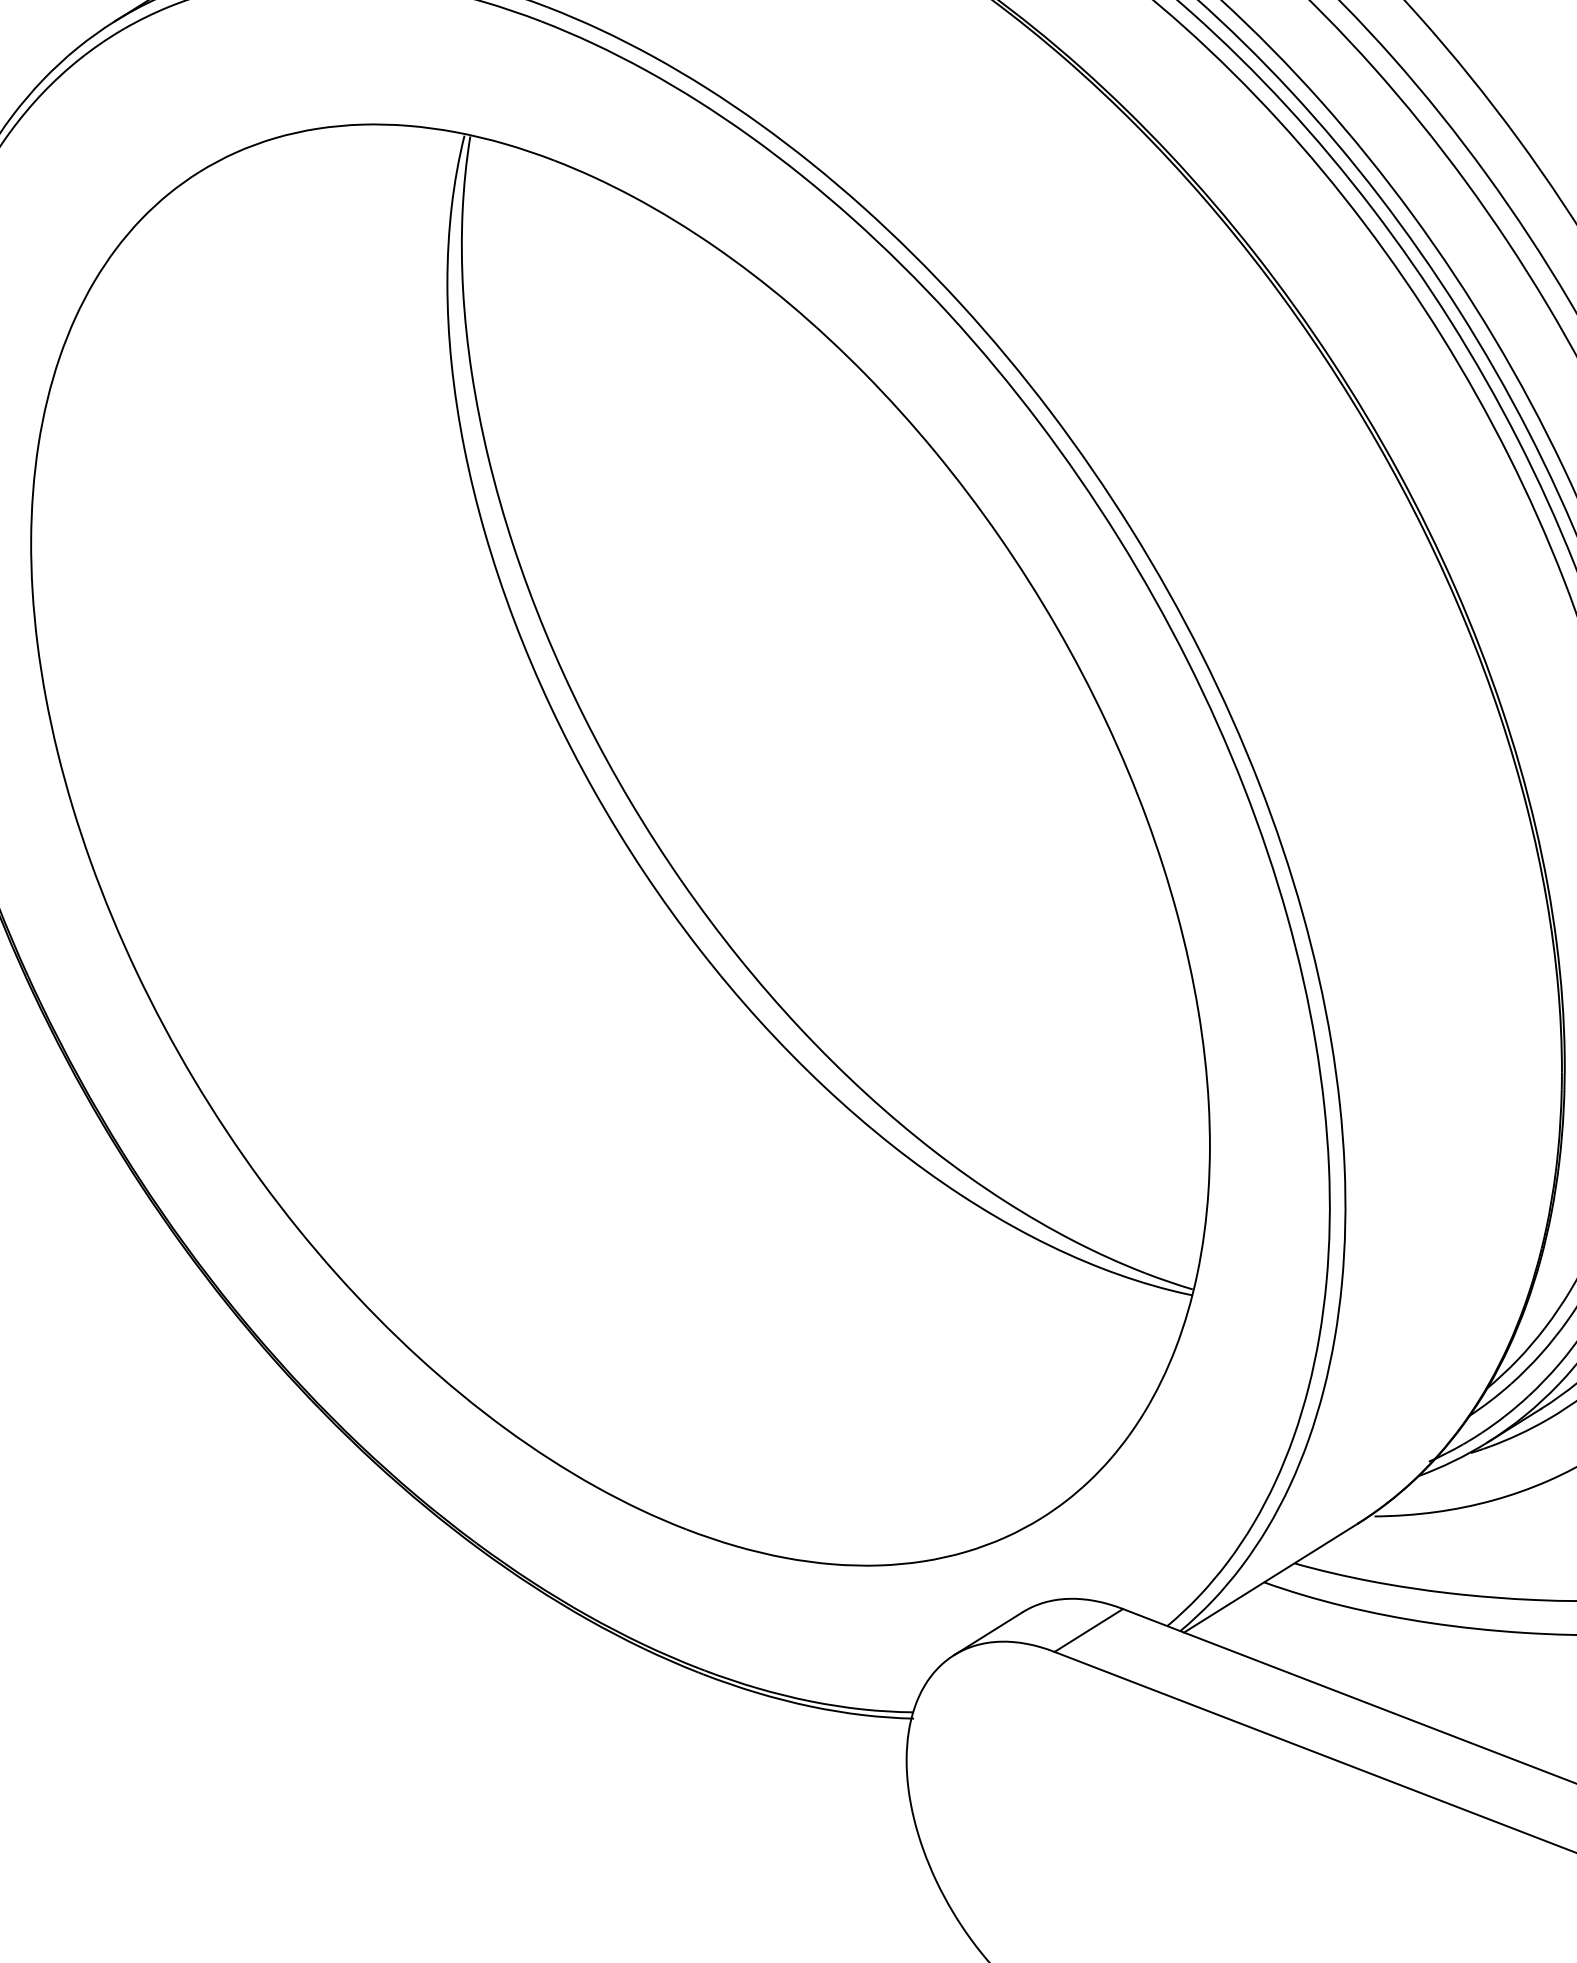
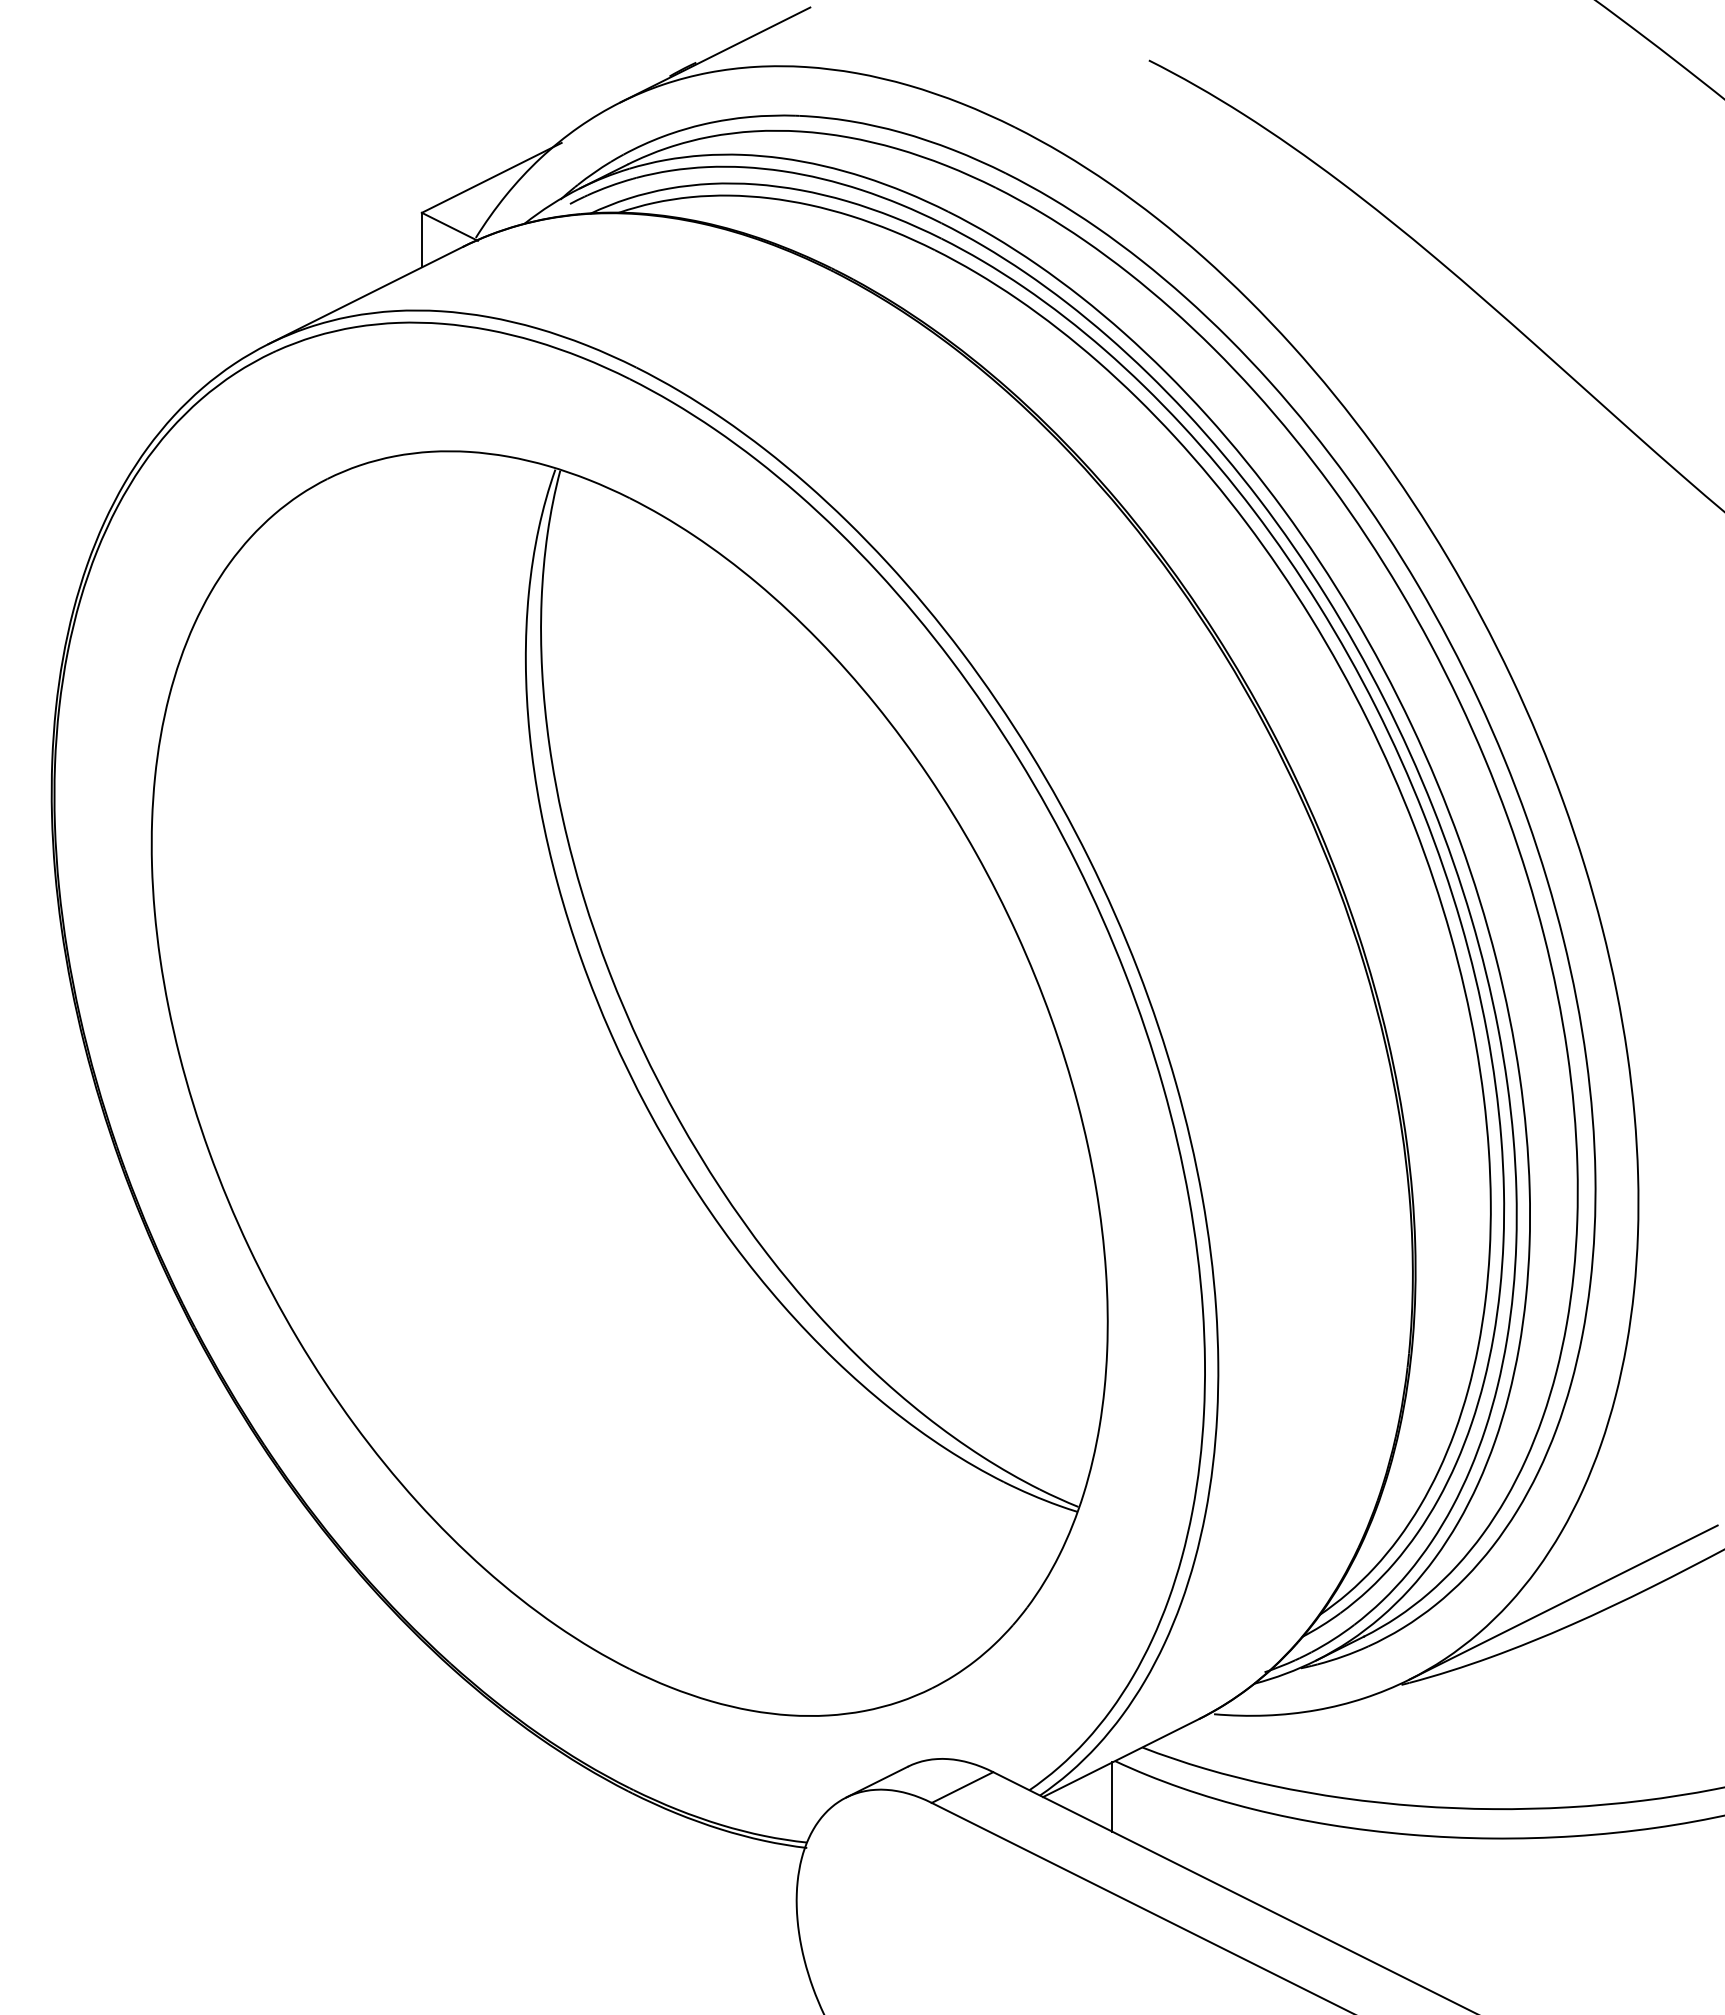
line: (1265, 1624) -> (1112, 1796), added

